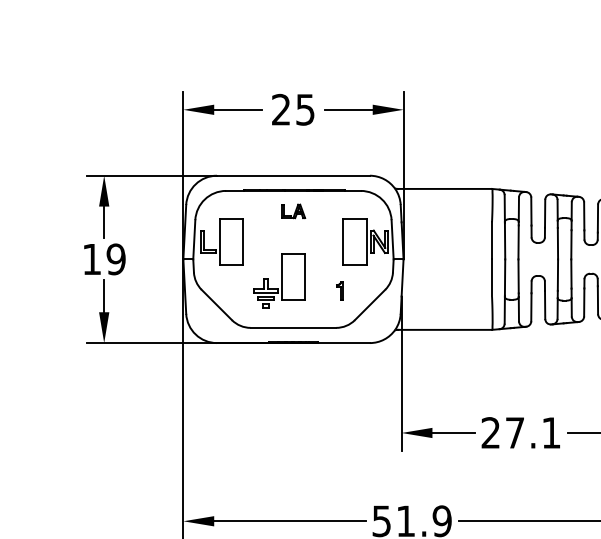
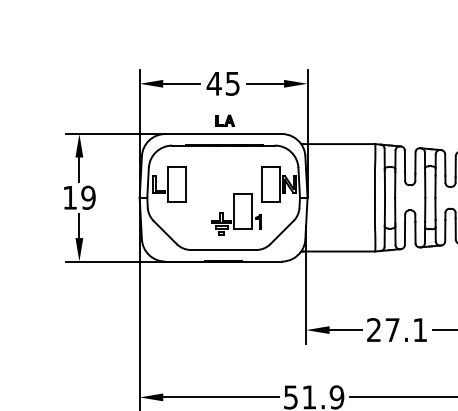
text: (281, 109) -> (214, 83), 25 -> 45
part: (293, 211) -> (225, 120), moved
part: (279, 280) -> (232, 213), moved

